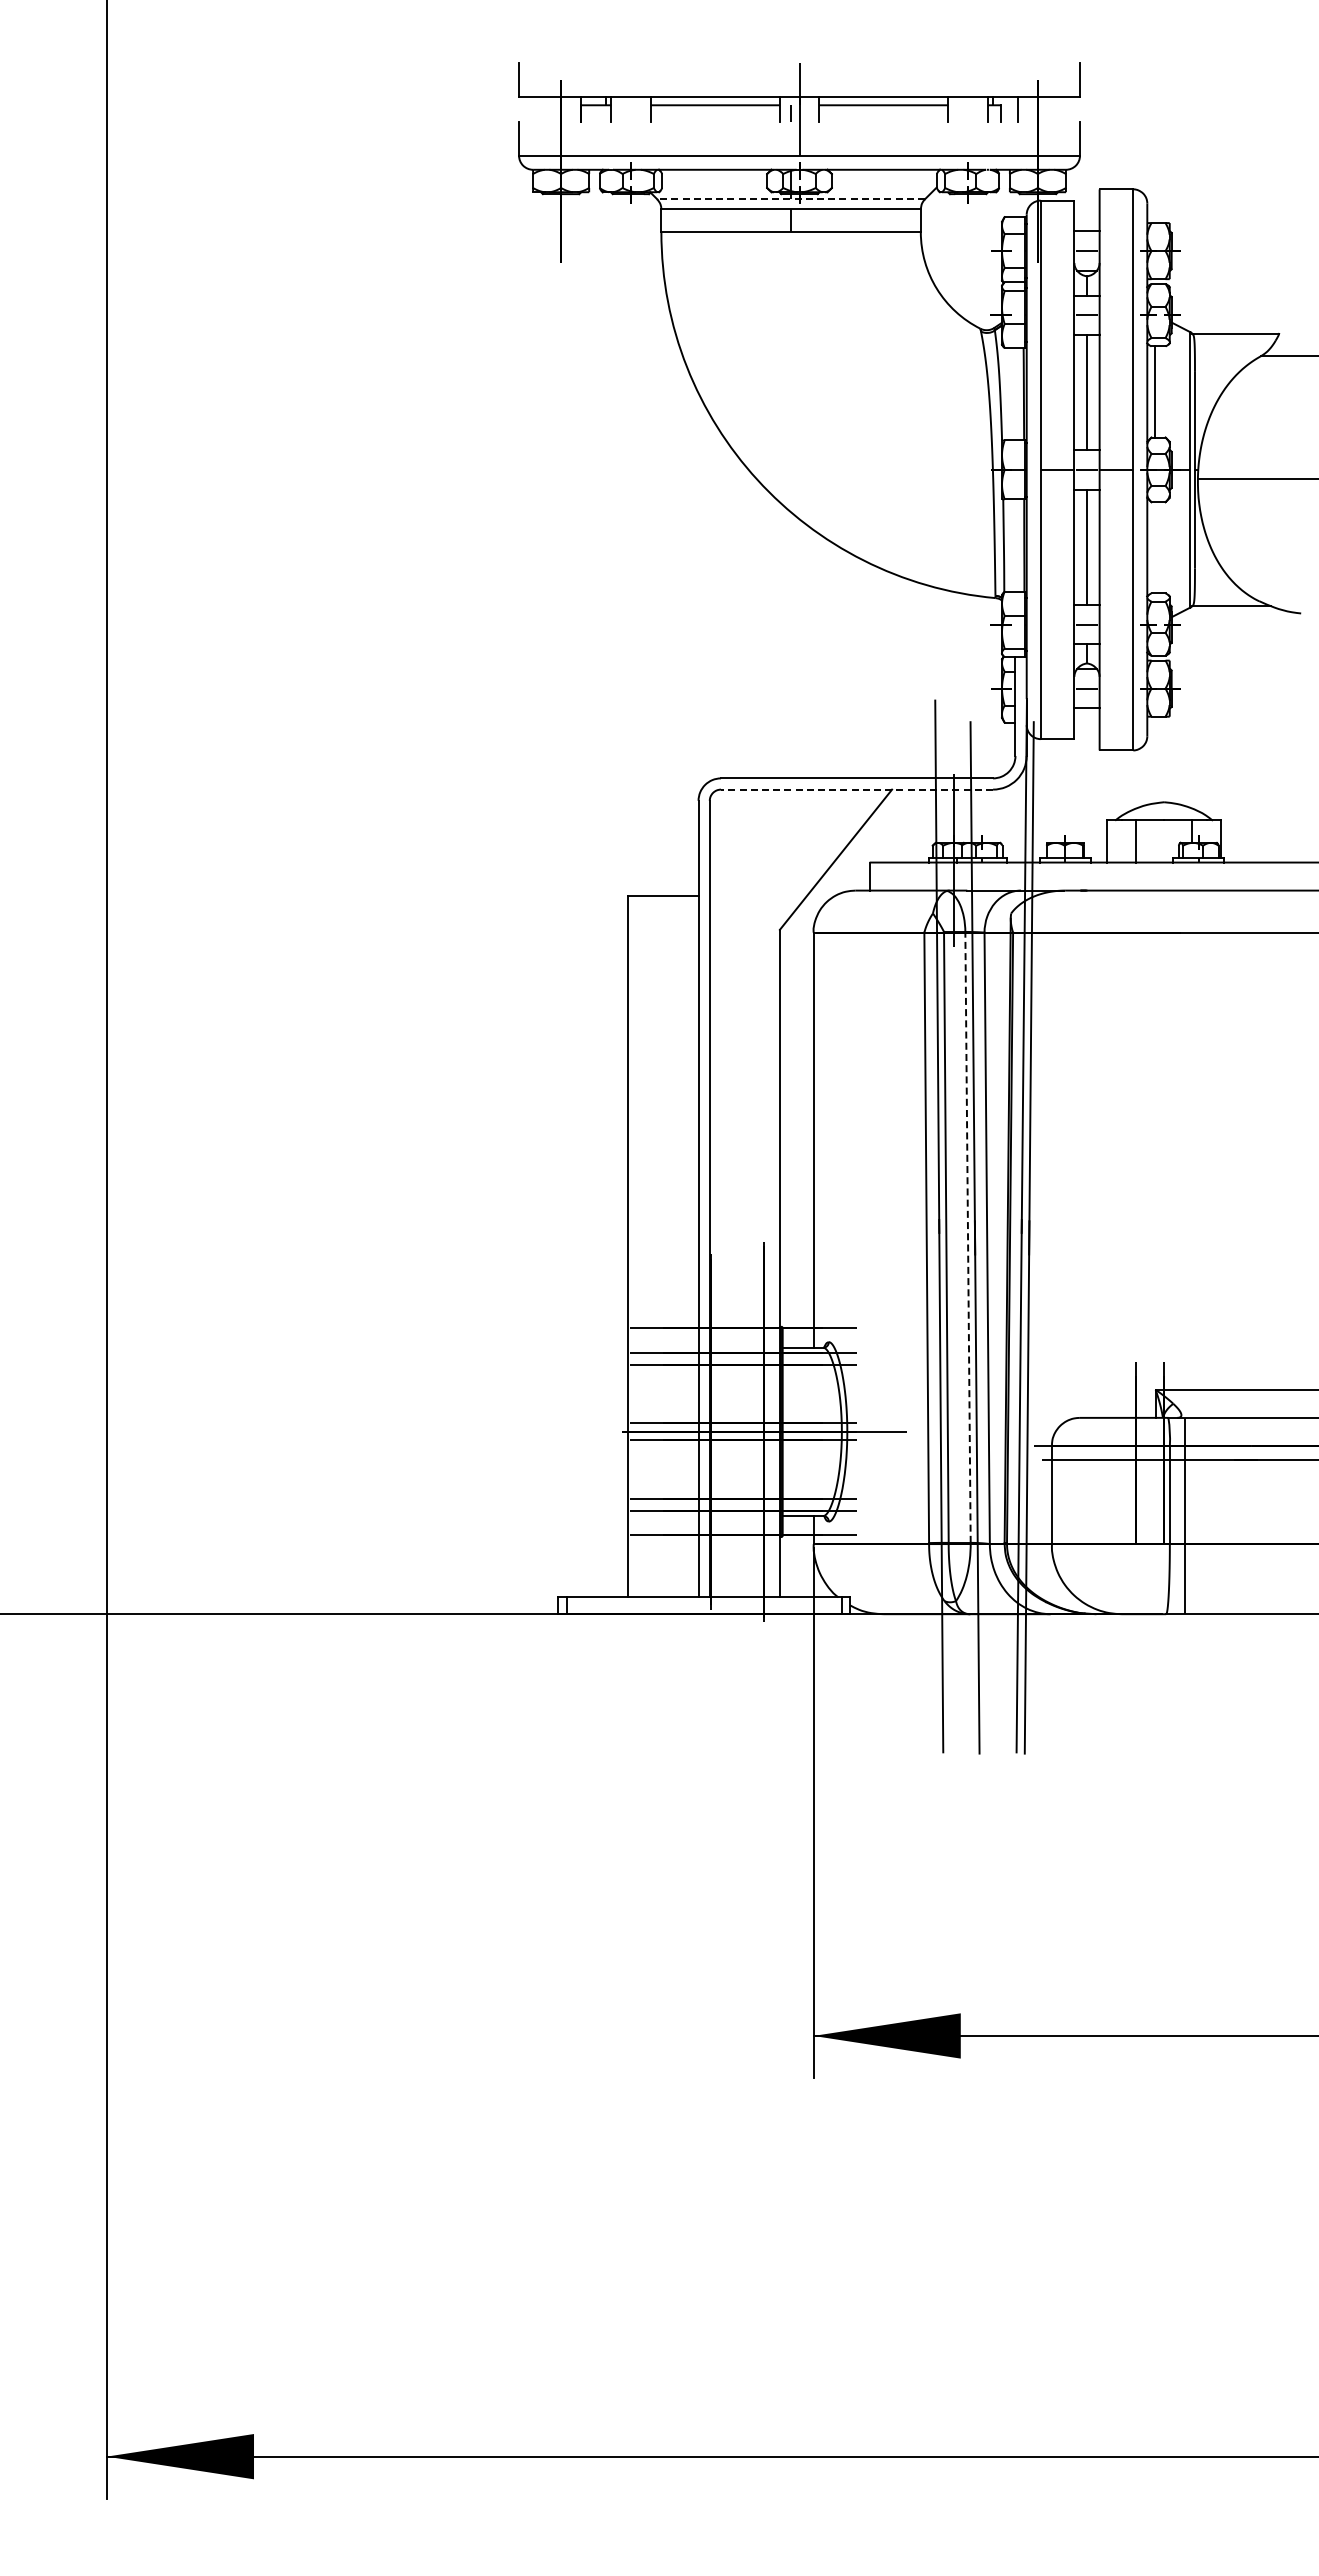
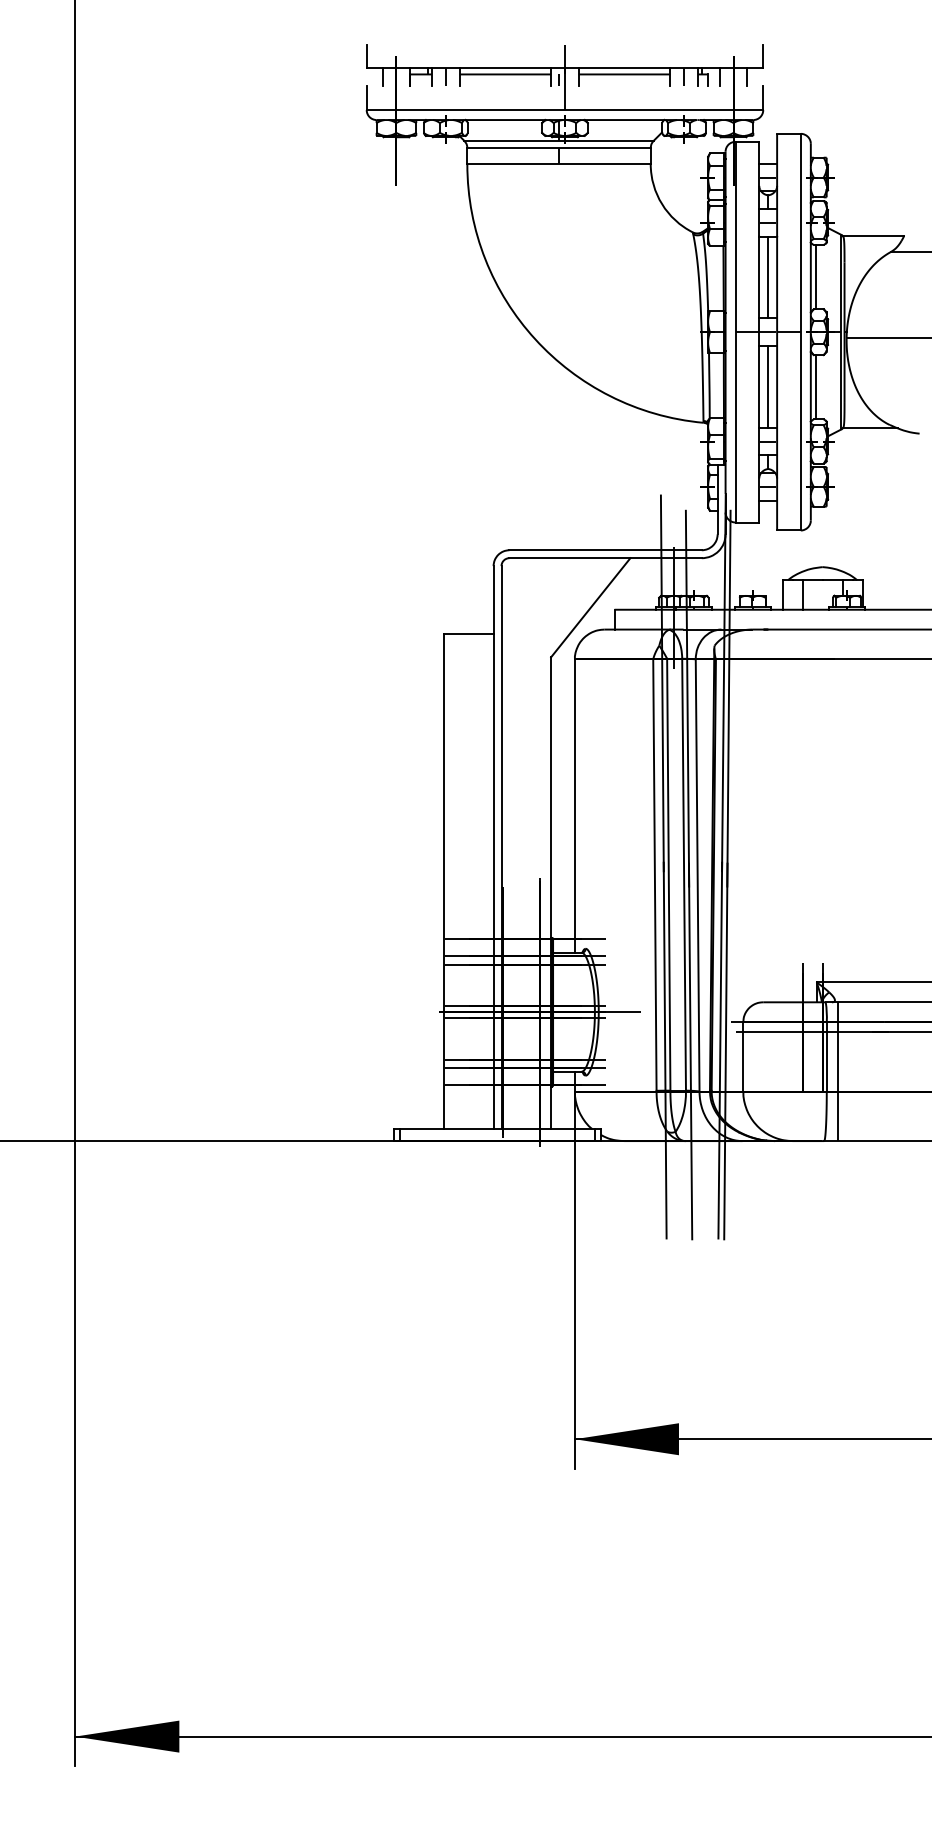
line: (541, 109) -> (382, 77), added
line: (630, 109) -> (445, 77), added
line: (968, 109) -> (684, 77), added
line: (1057, 109) -> (747, 77), added
line: (791, 199) -> (559, 141), dashed -> solid
line: (1154, 547) -> (815, 387), added
line: (856, 789) -> (605, 558), dashed -> solid
line: (968, 1236) -> (684, 874), dashed -> solid

